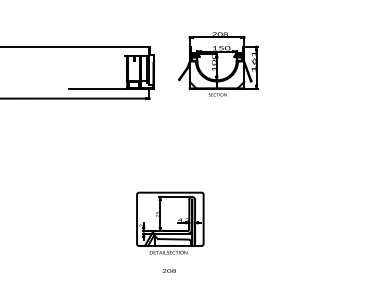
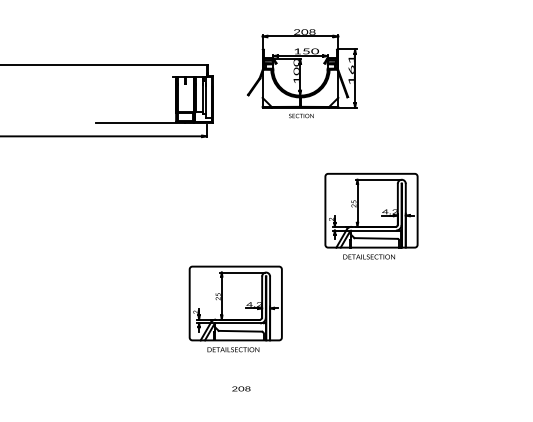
part: (218, 64) -> (302, 73), moved
part: (268, 155) -> (371, 215), added
text: (169, 270) -> (241, 388), moved

